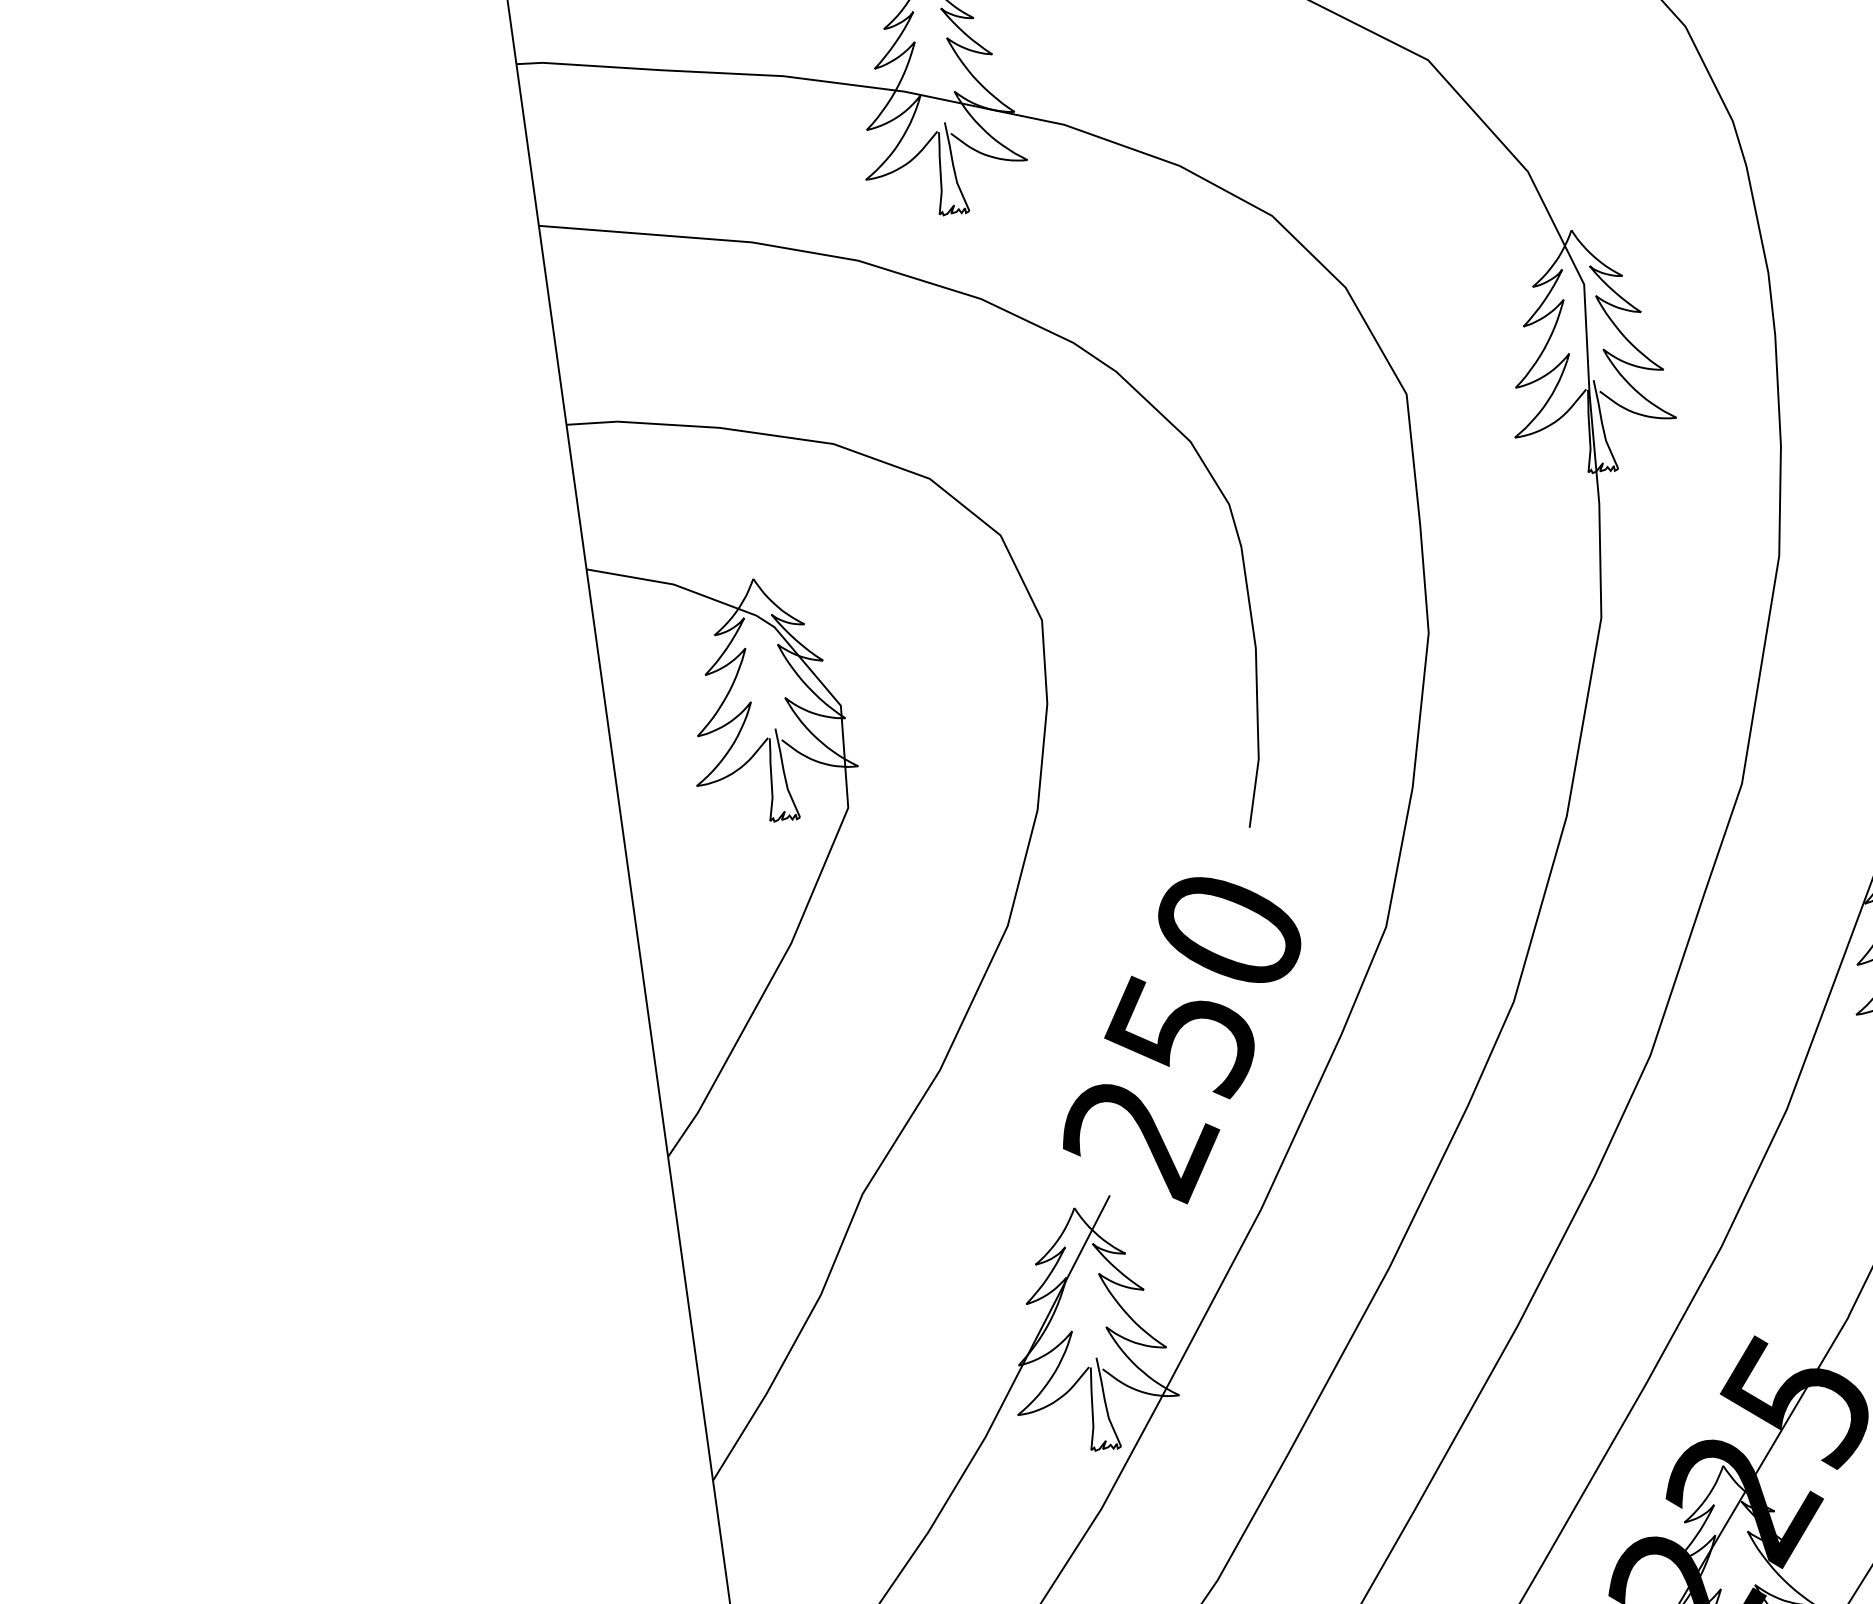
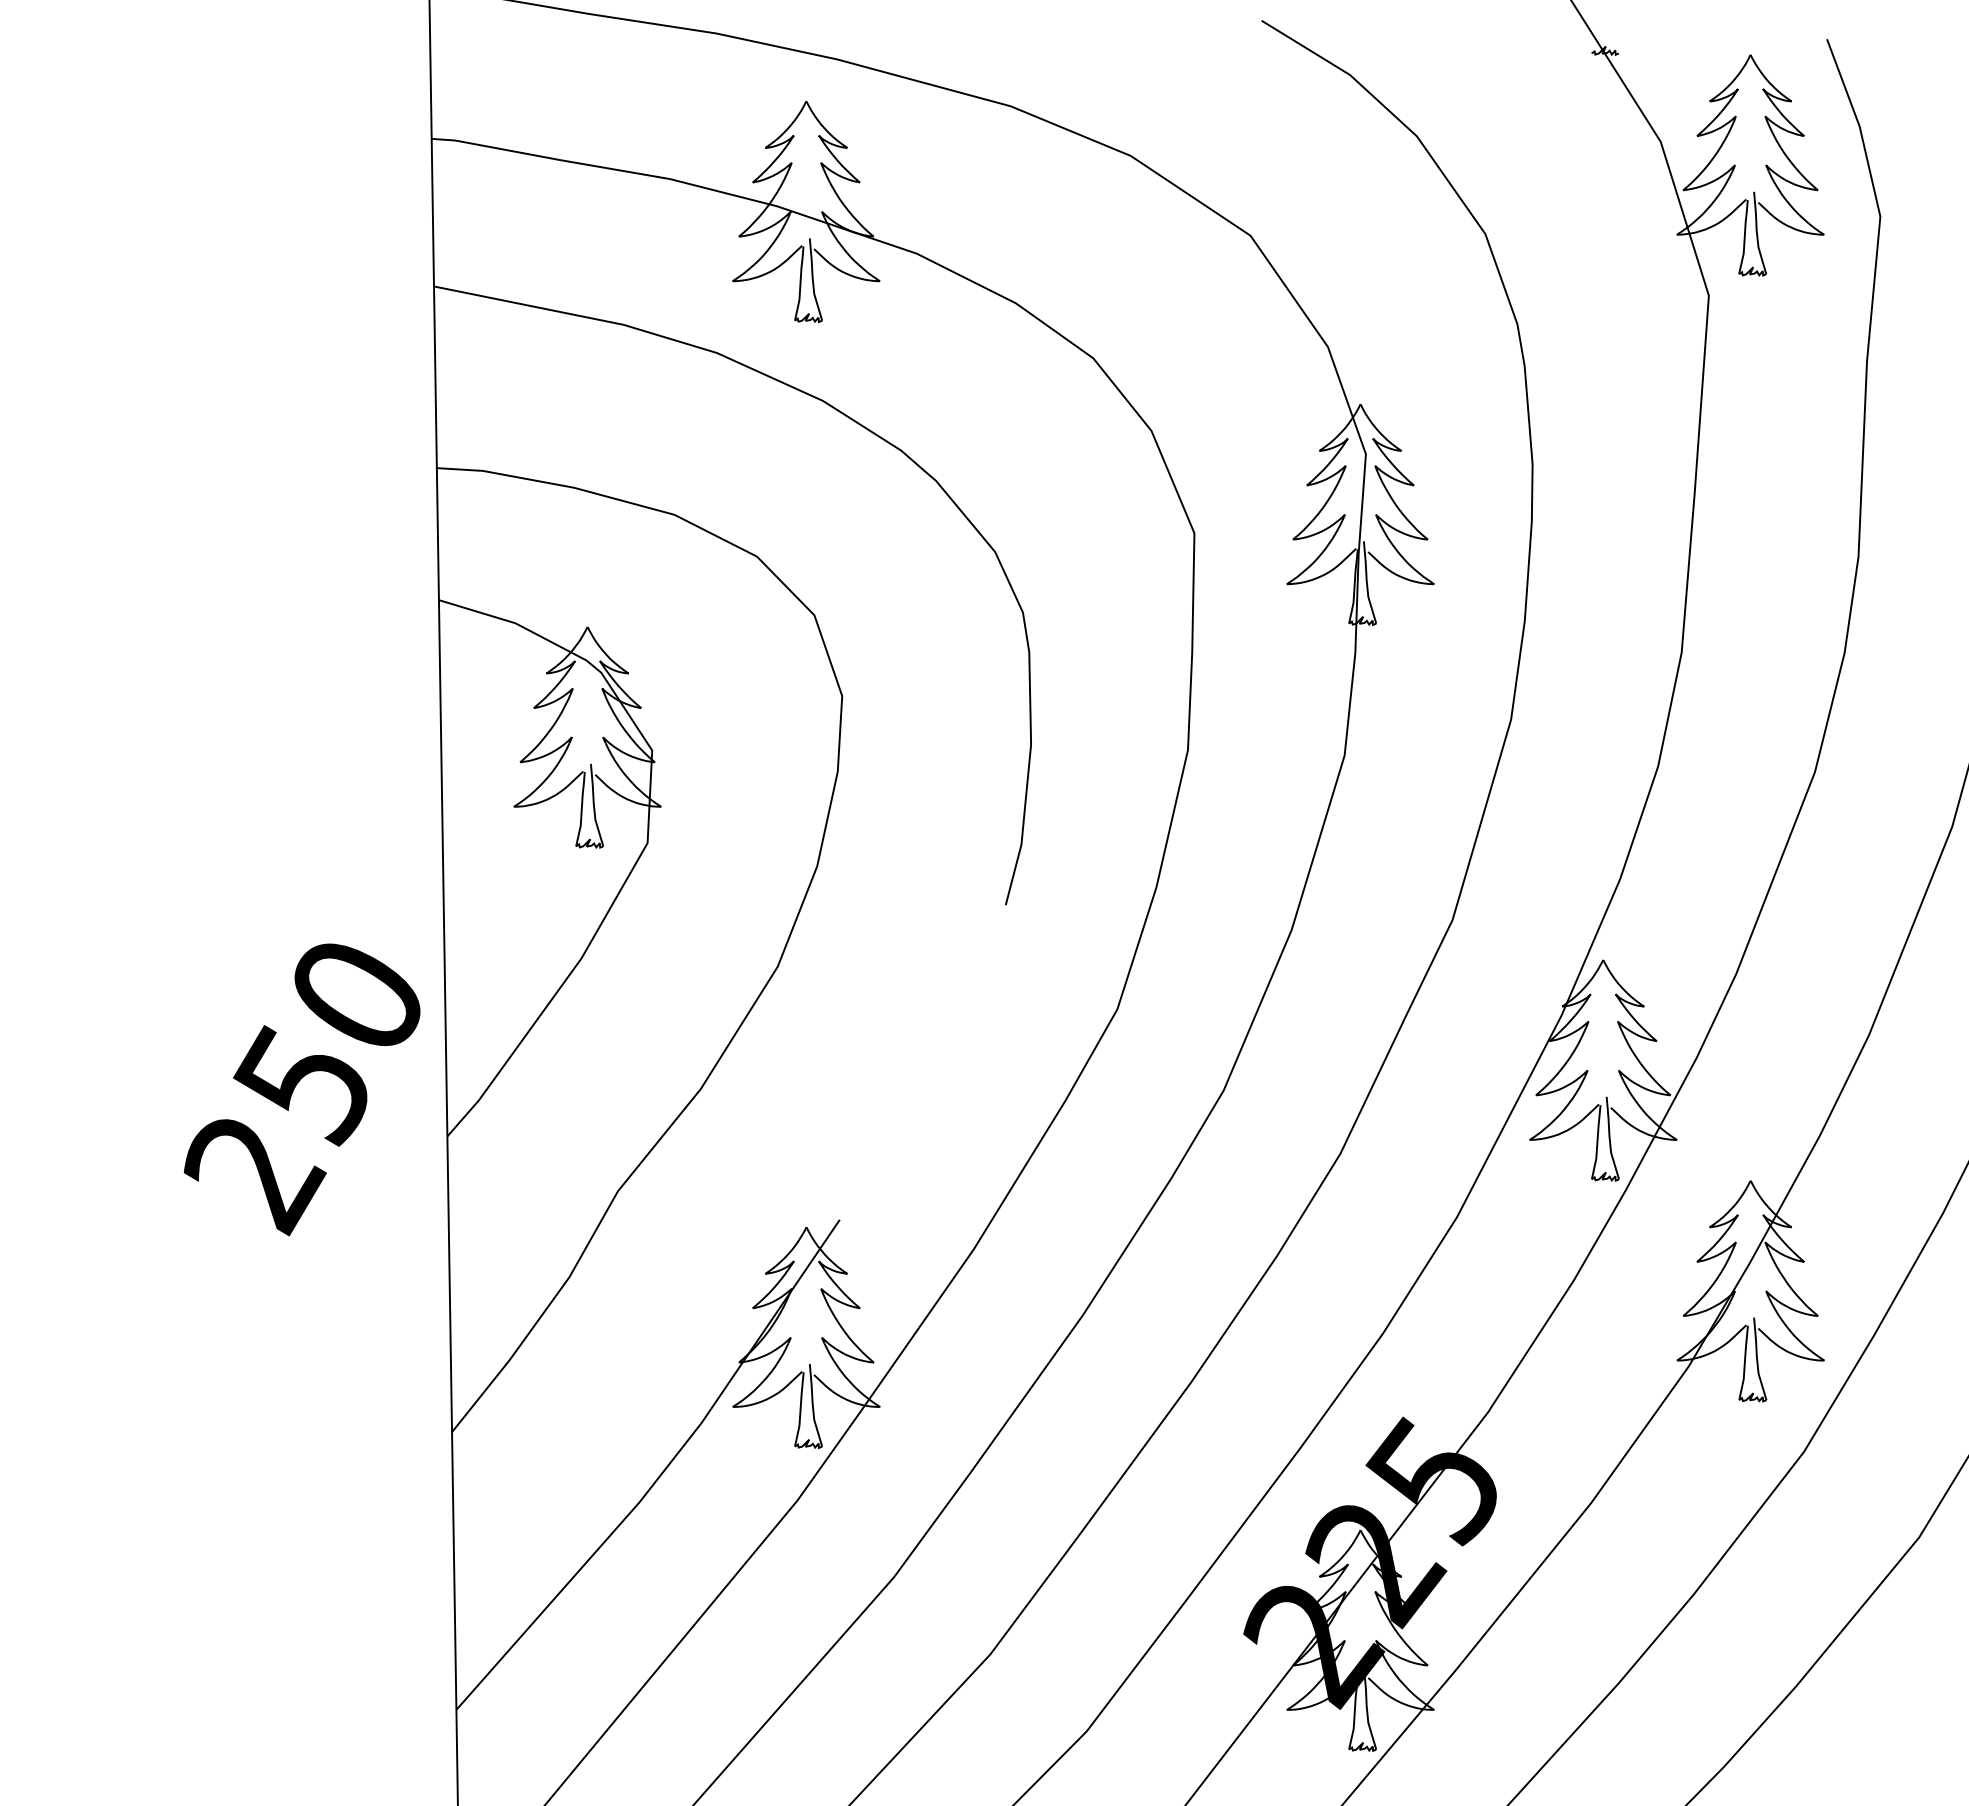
text: (1180, 1041) -> (301, 1089), moved

